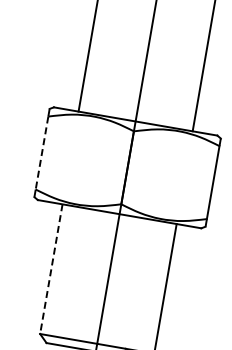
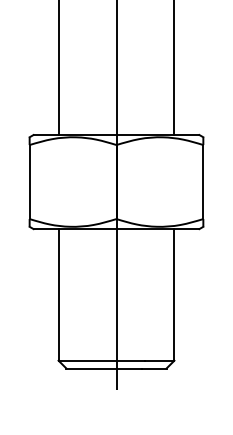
line: (41, 153) -> (29, 182), dashed -> solid
line: (51, 268) -> (58, 294), dashed -> solid

